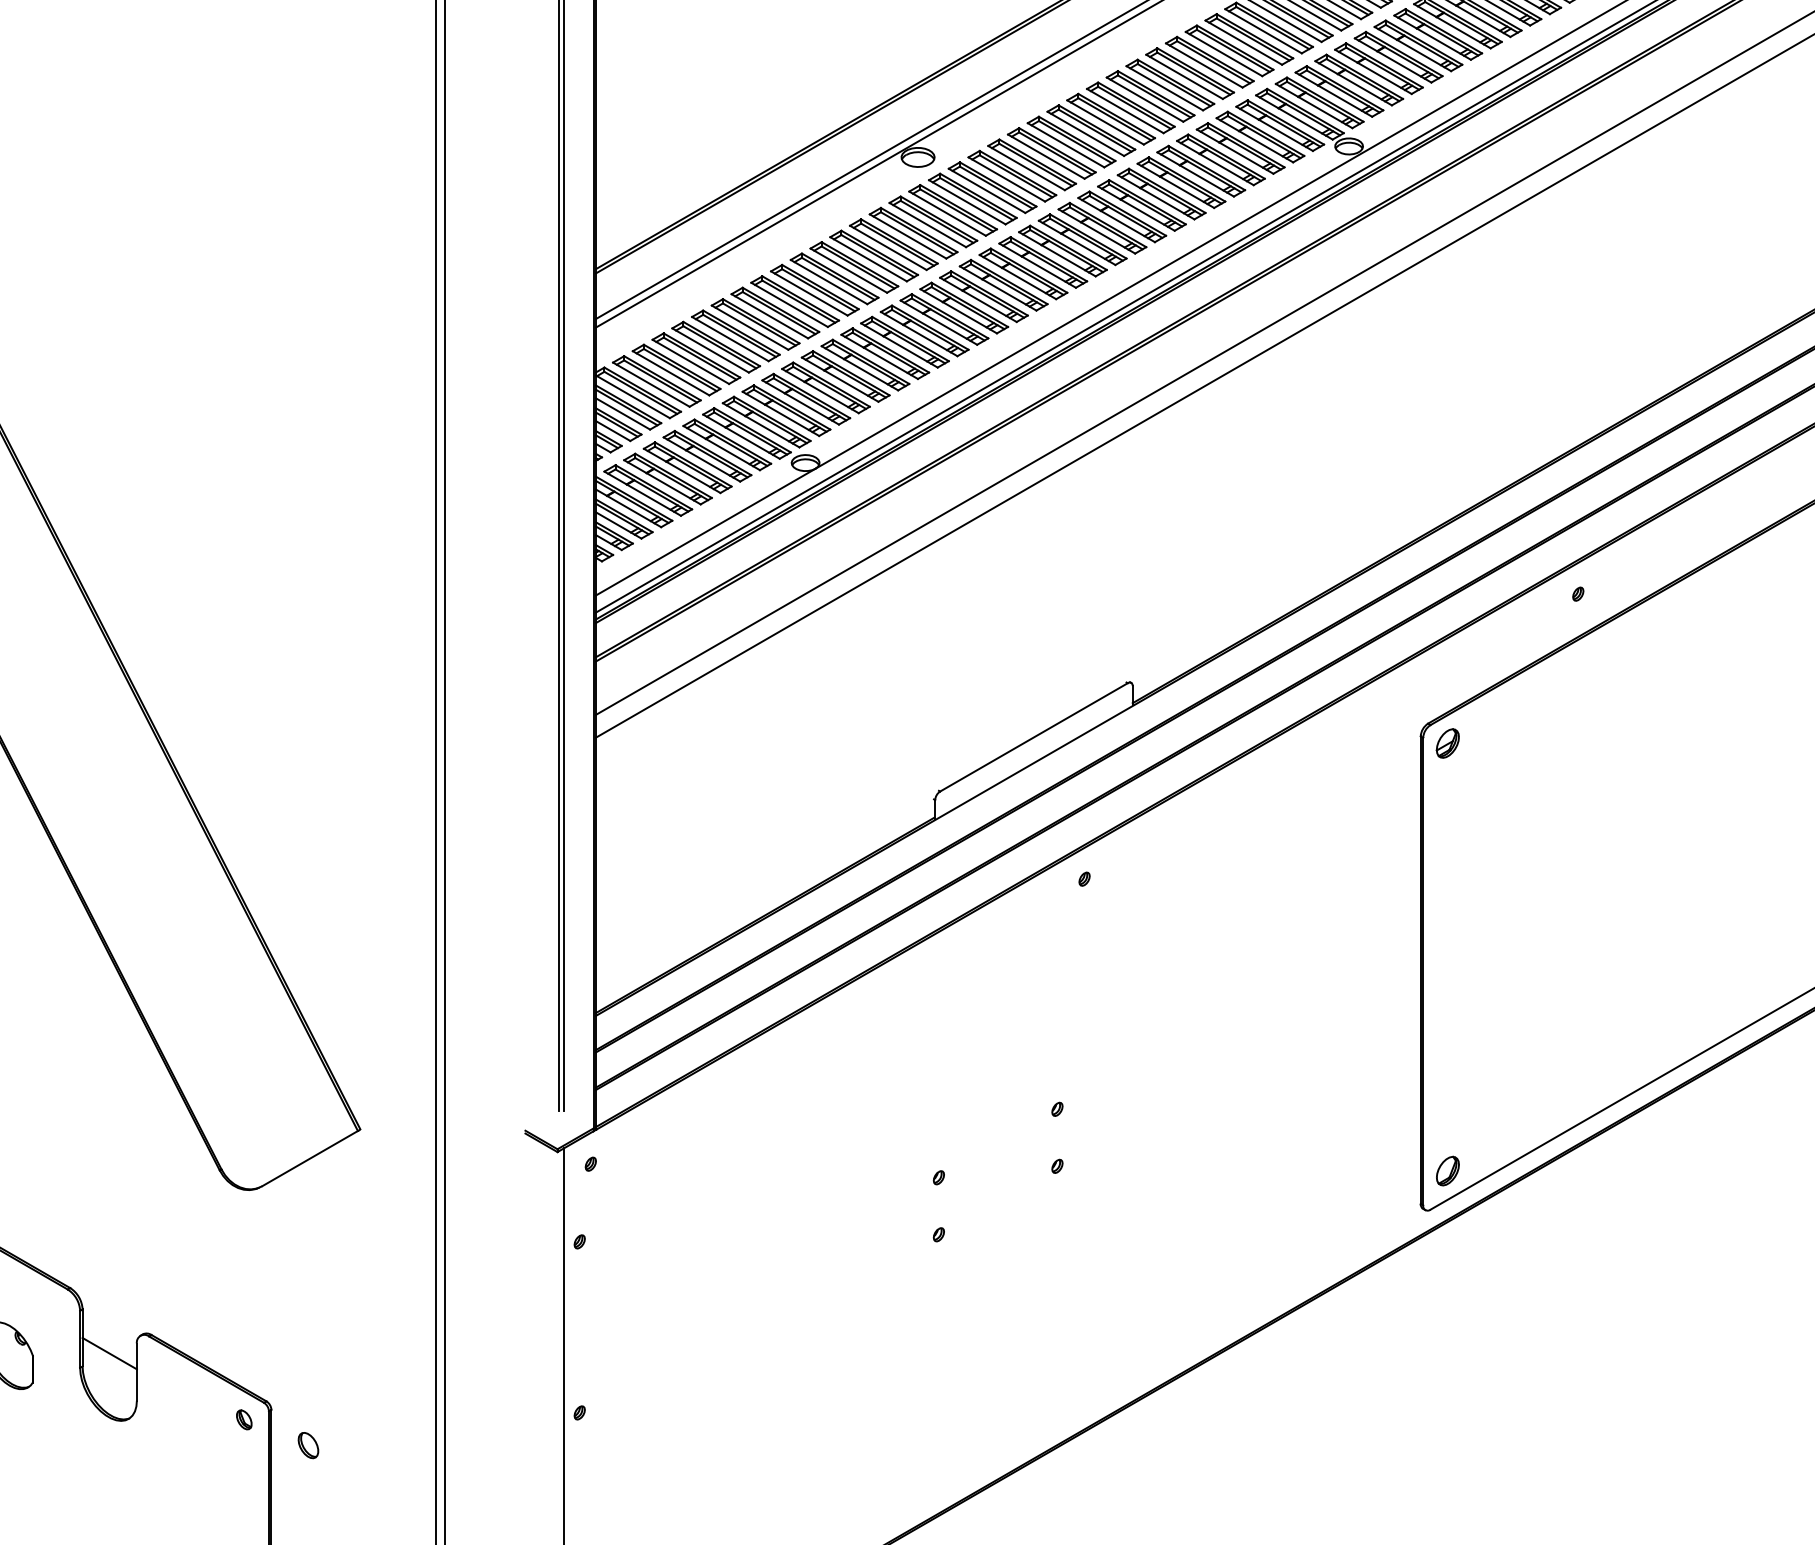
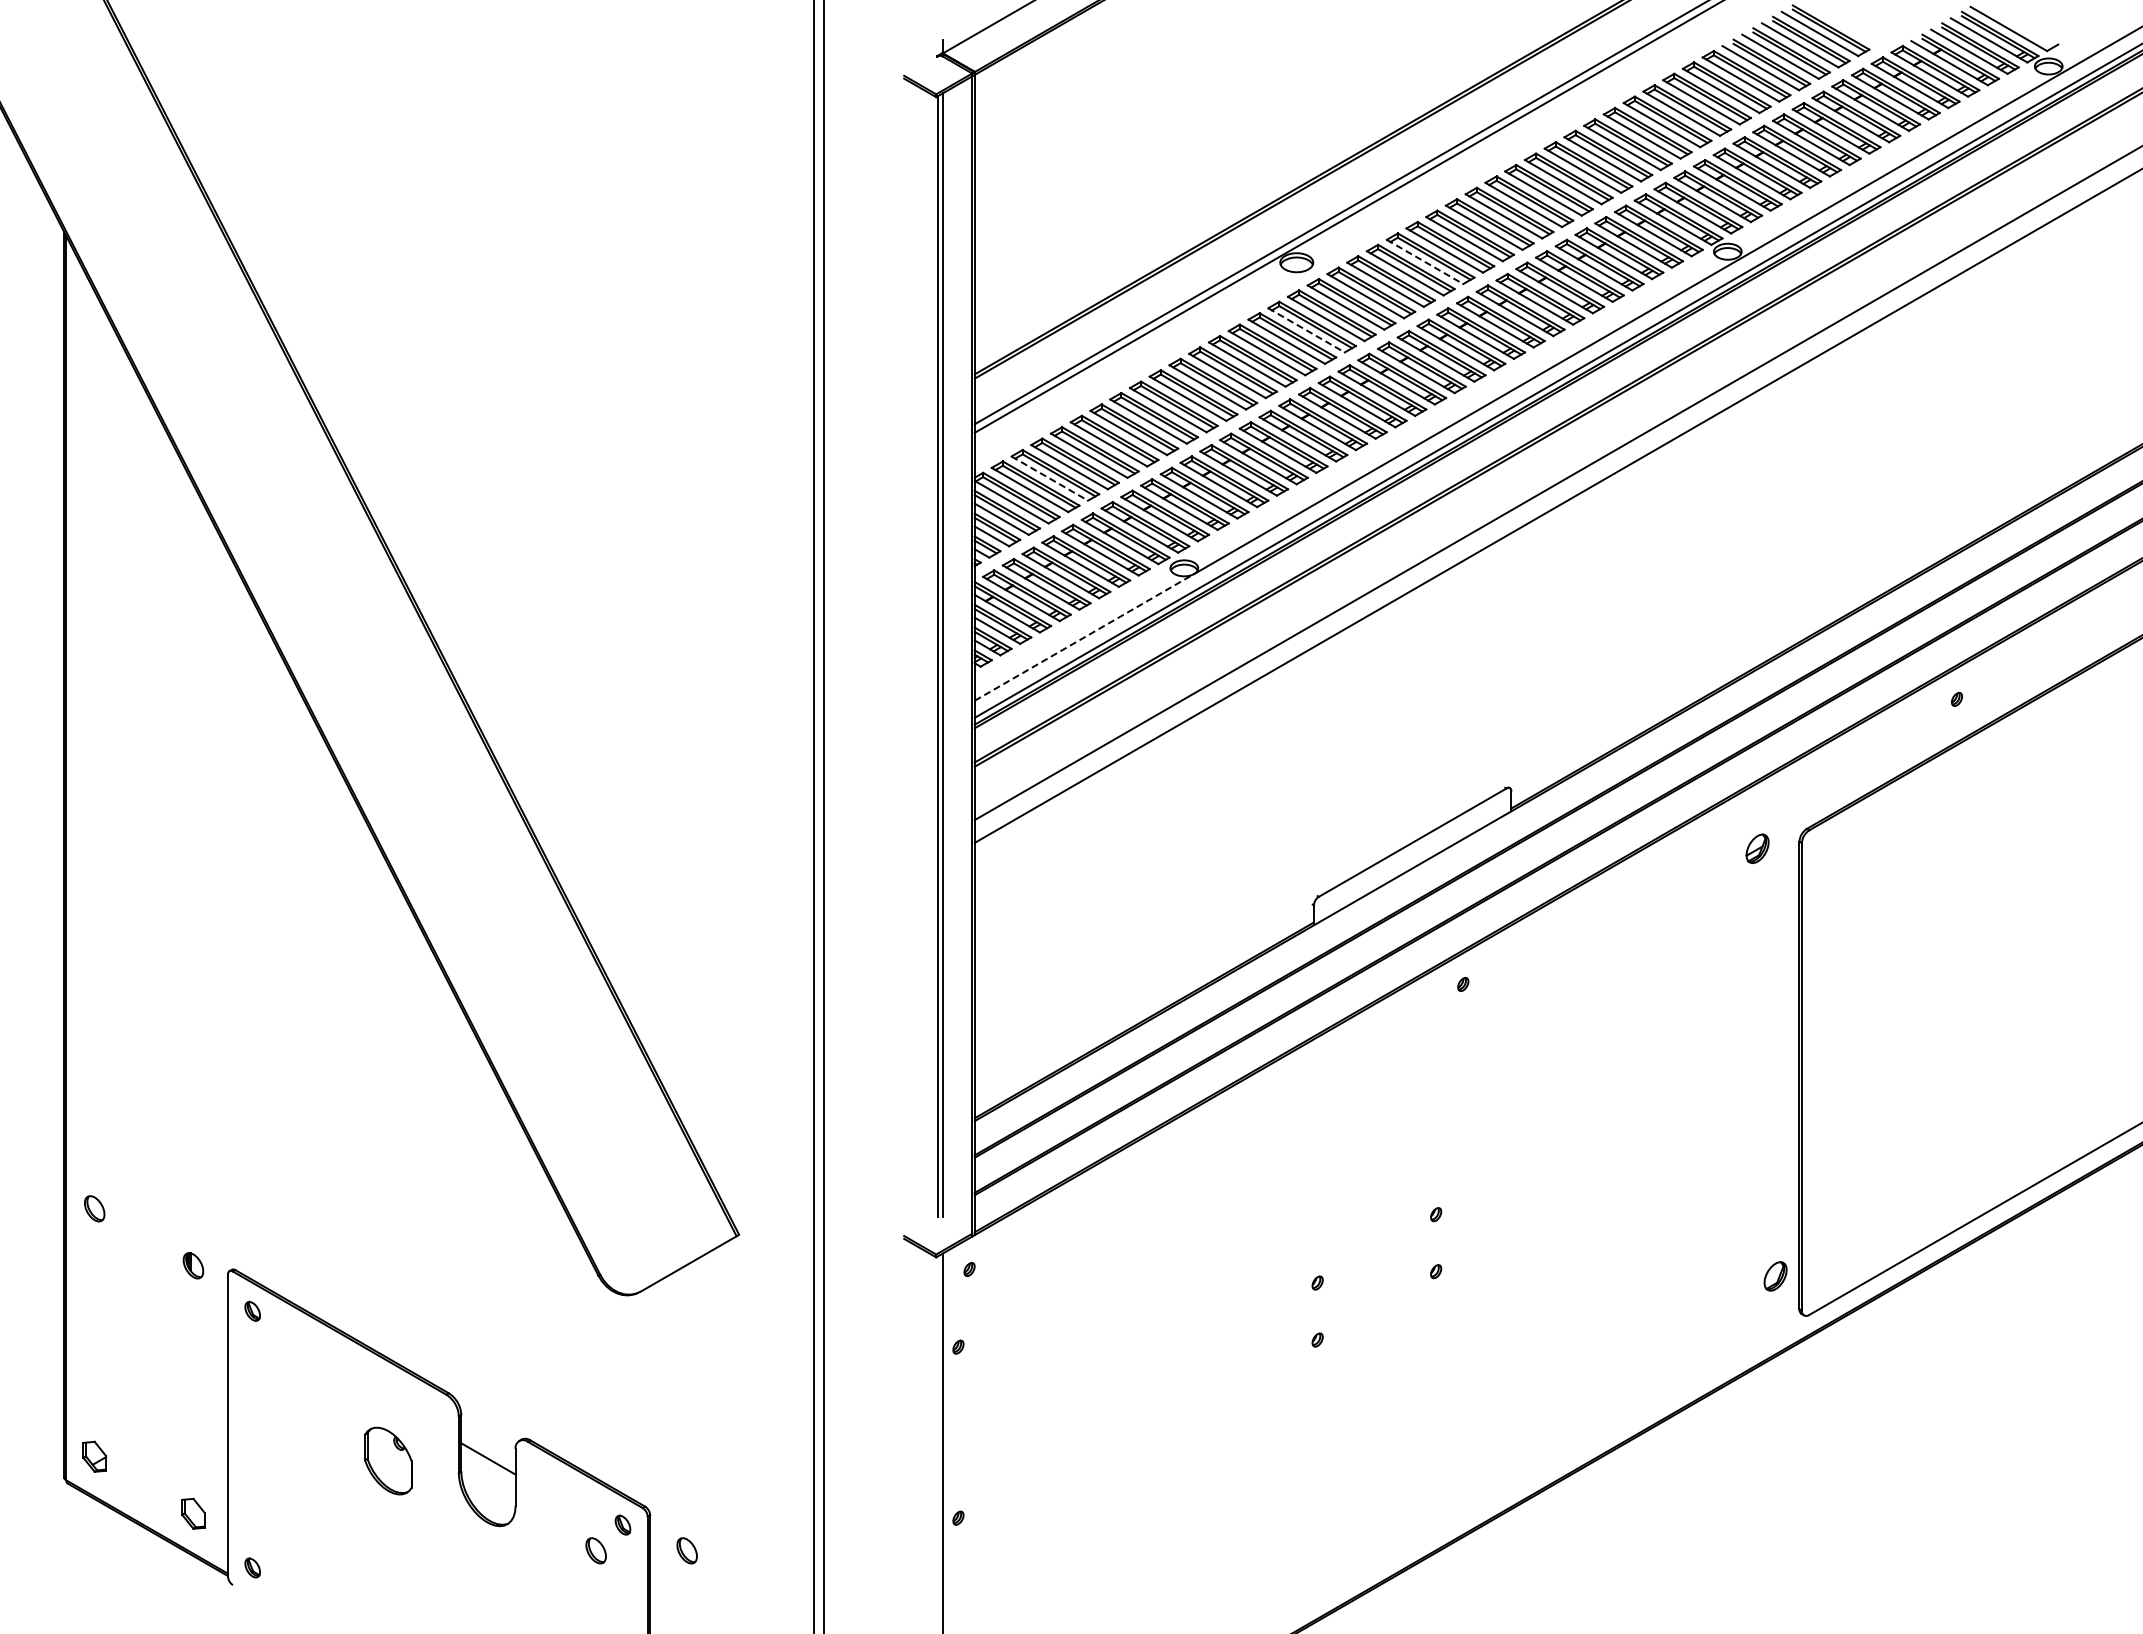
line: (1046, 157) -> (1425, 262), solid -> dashed
line: (927, 225) -> (1306, 330), solid -> dashed
line: (671, 373) -> (1050, 478), solid -> dashed
line: (705, 532) -> (1084, 637), solid -> dashed
part: (1447, 743) -> (1757, 848), moved
part: (1447, 1171) -> (1775, 1276), moved
part: (216, 1445) -> (595, 1550), added

